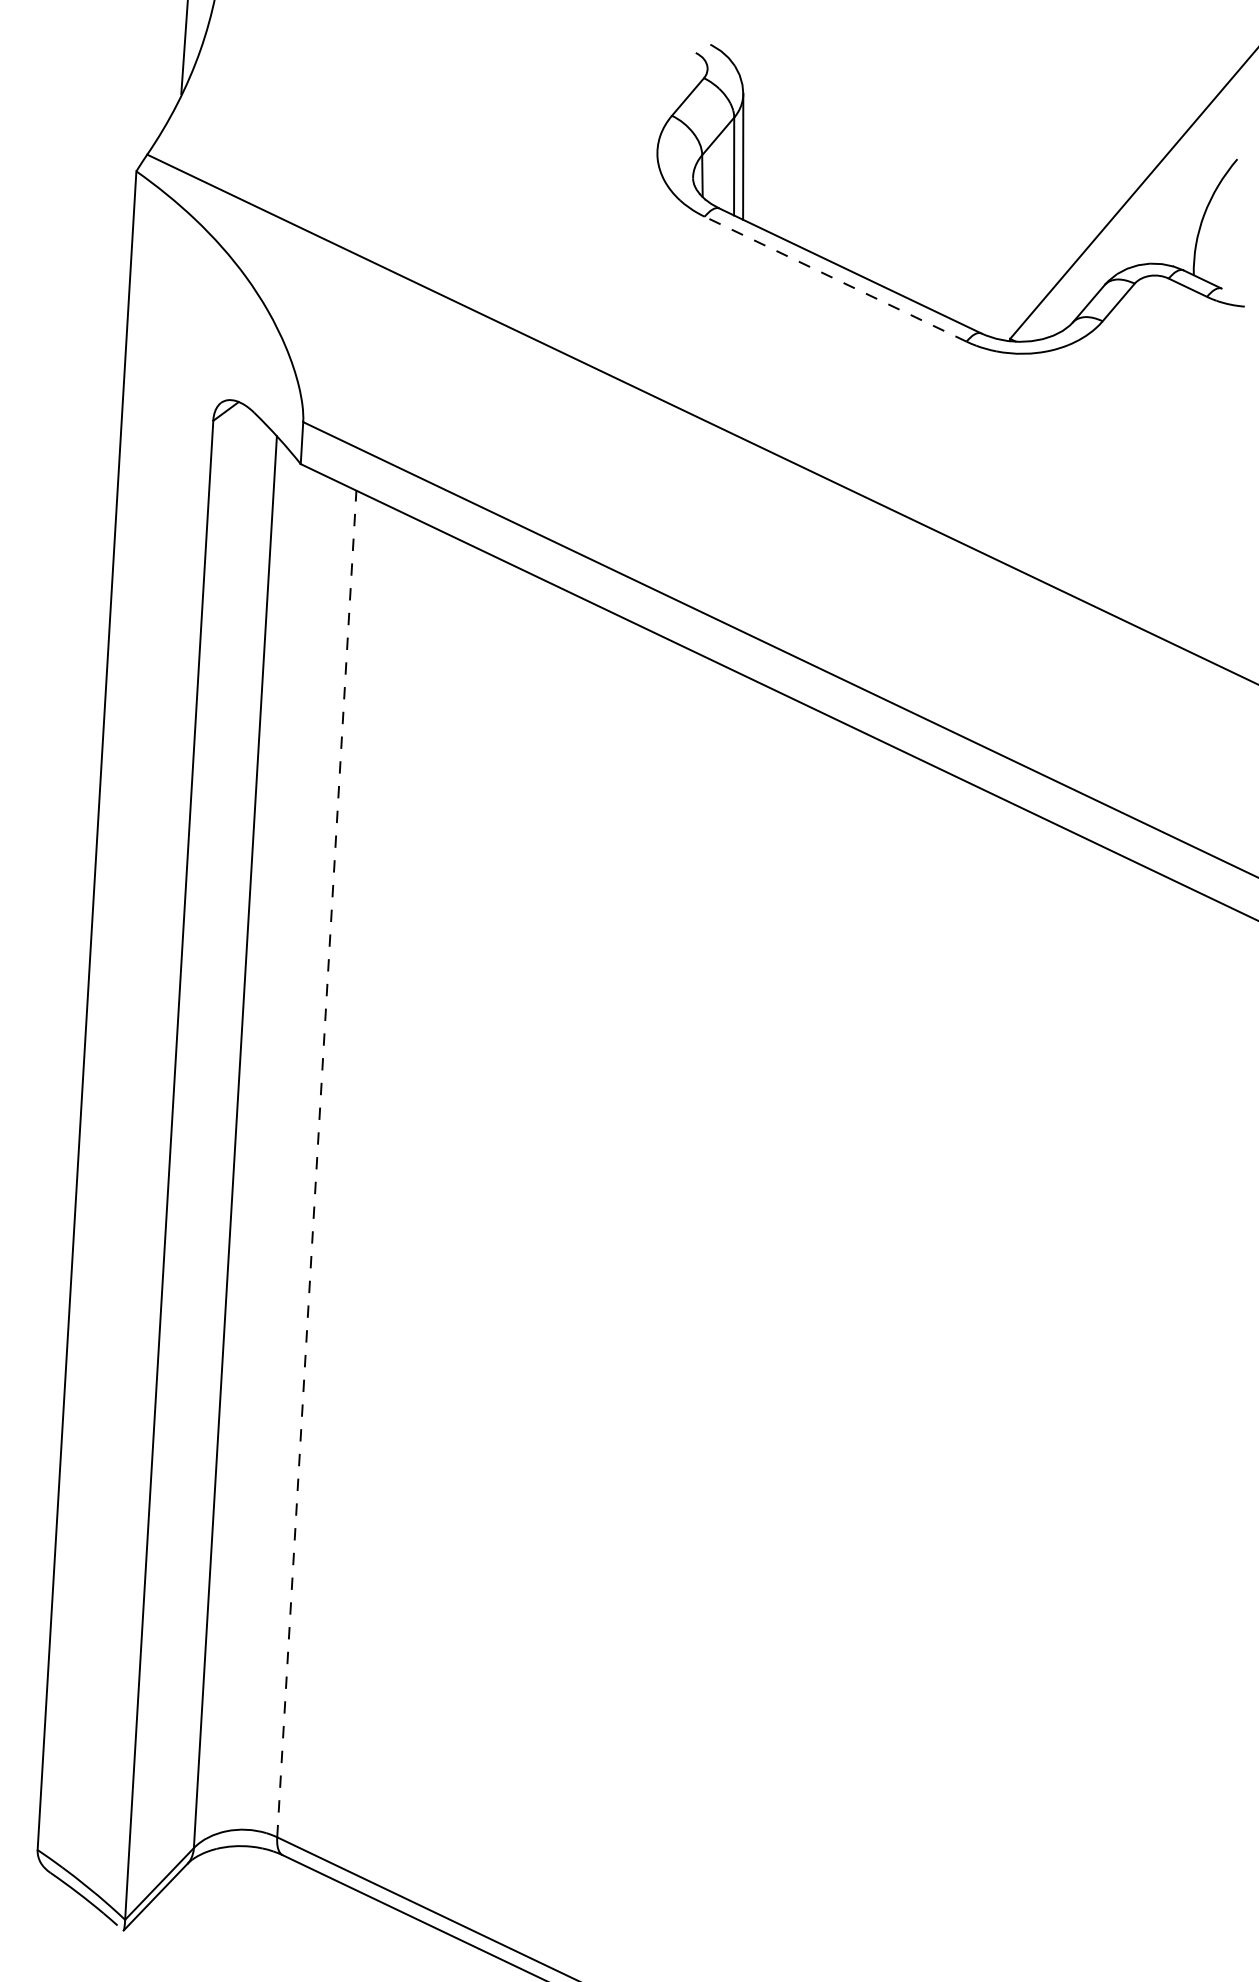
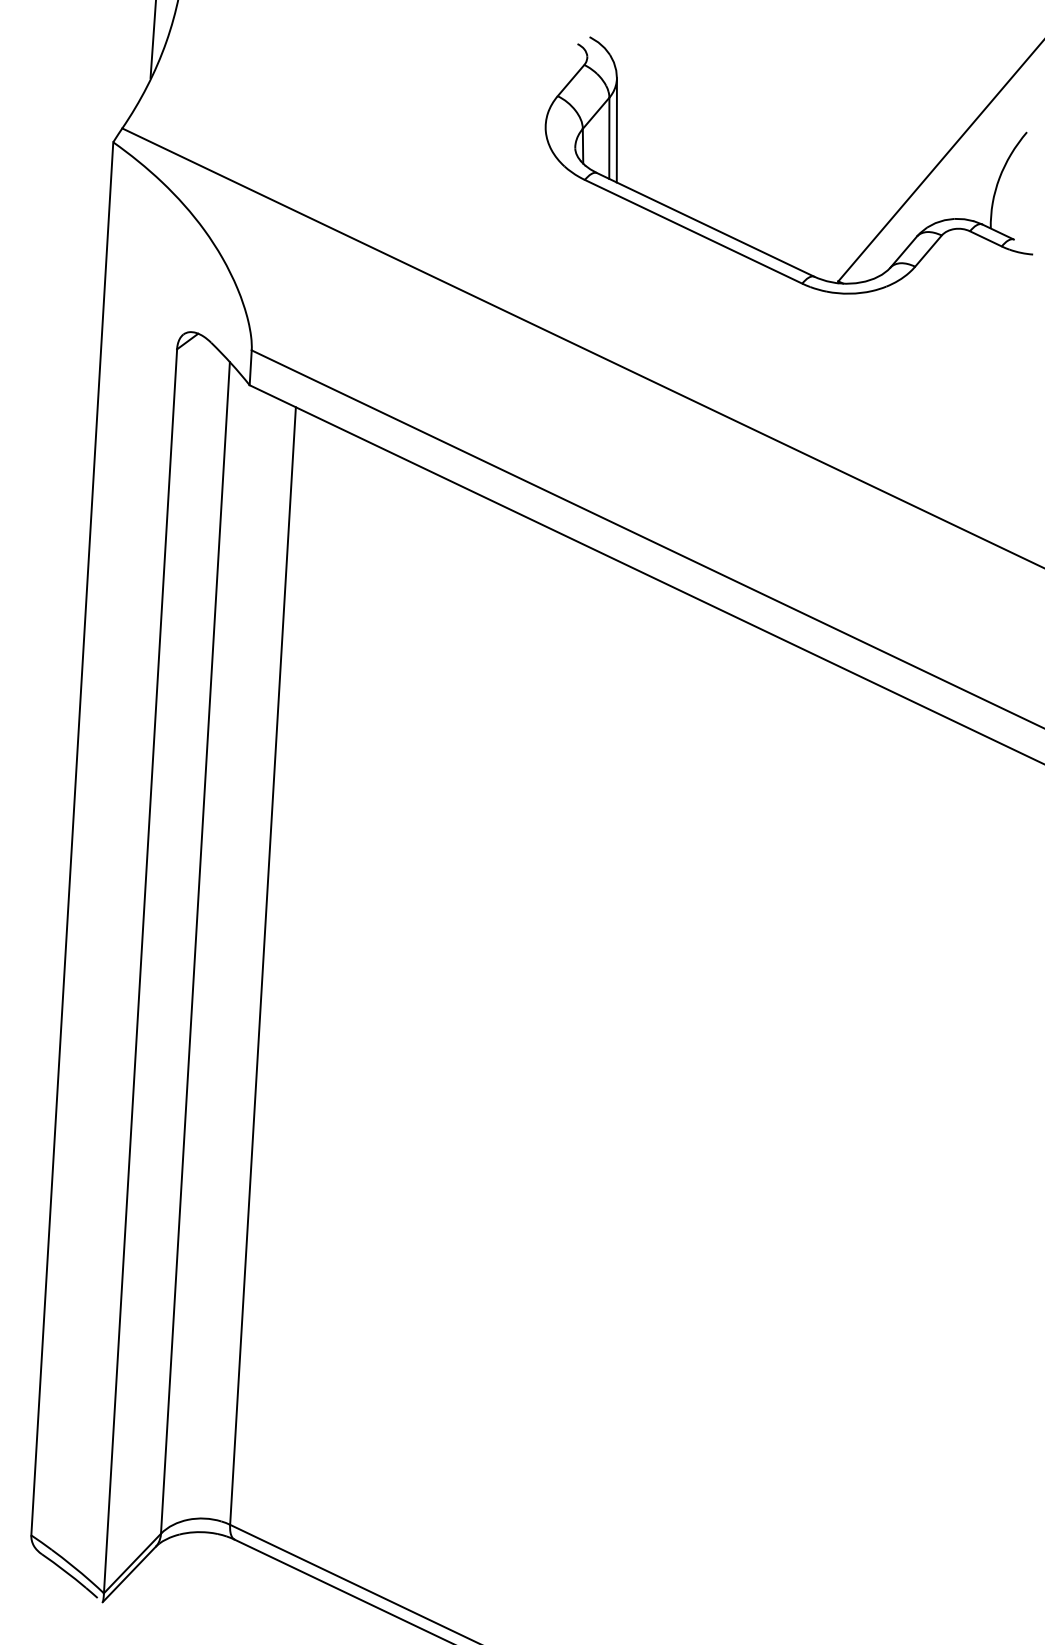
line: (835, 278) -> (693, 231), dashed -> solid
line: (317, 1164) -> (263, 966), dashed -> solid

